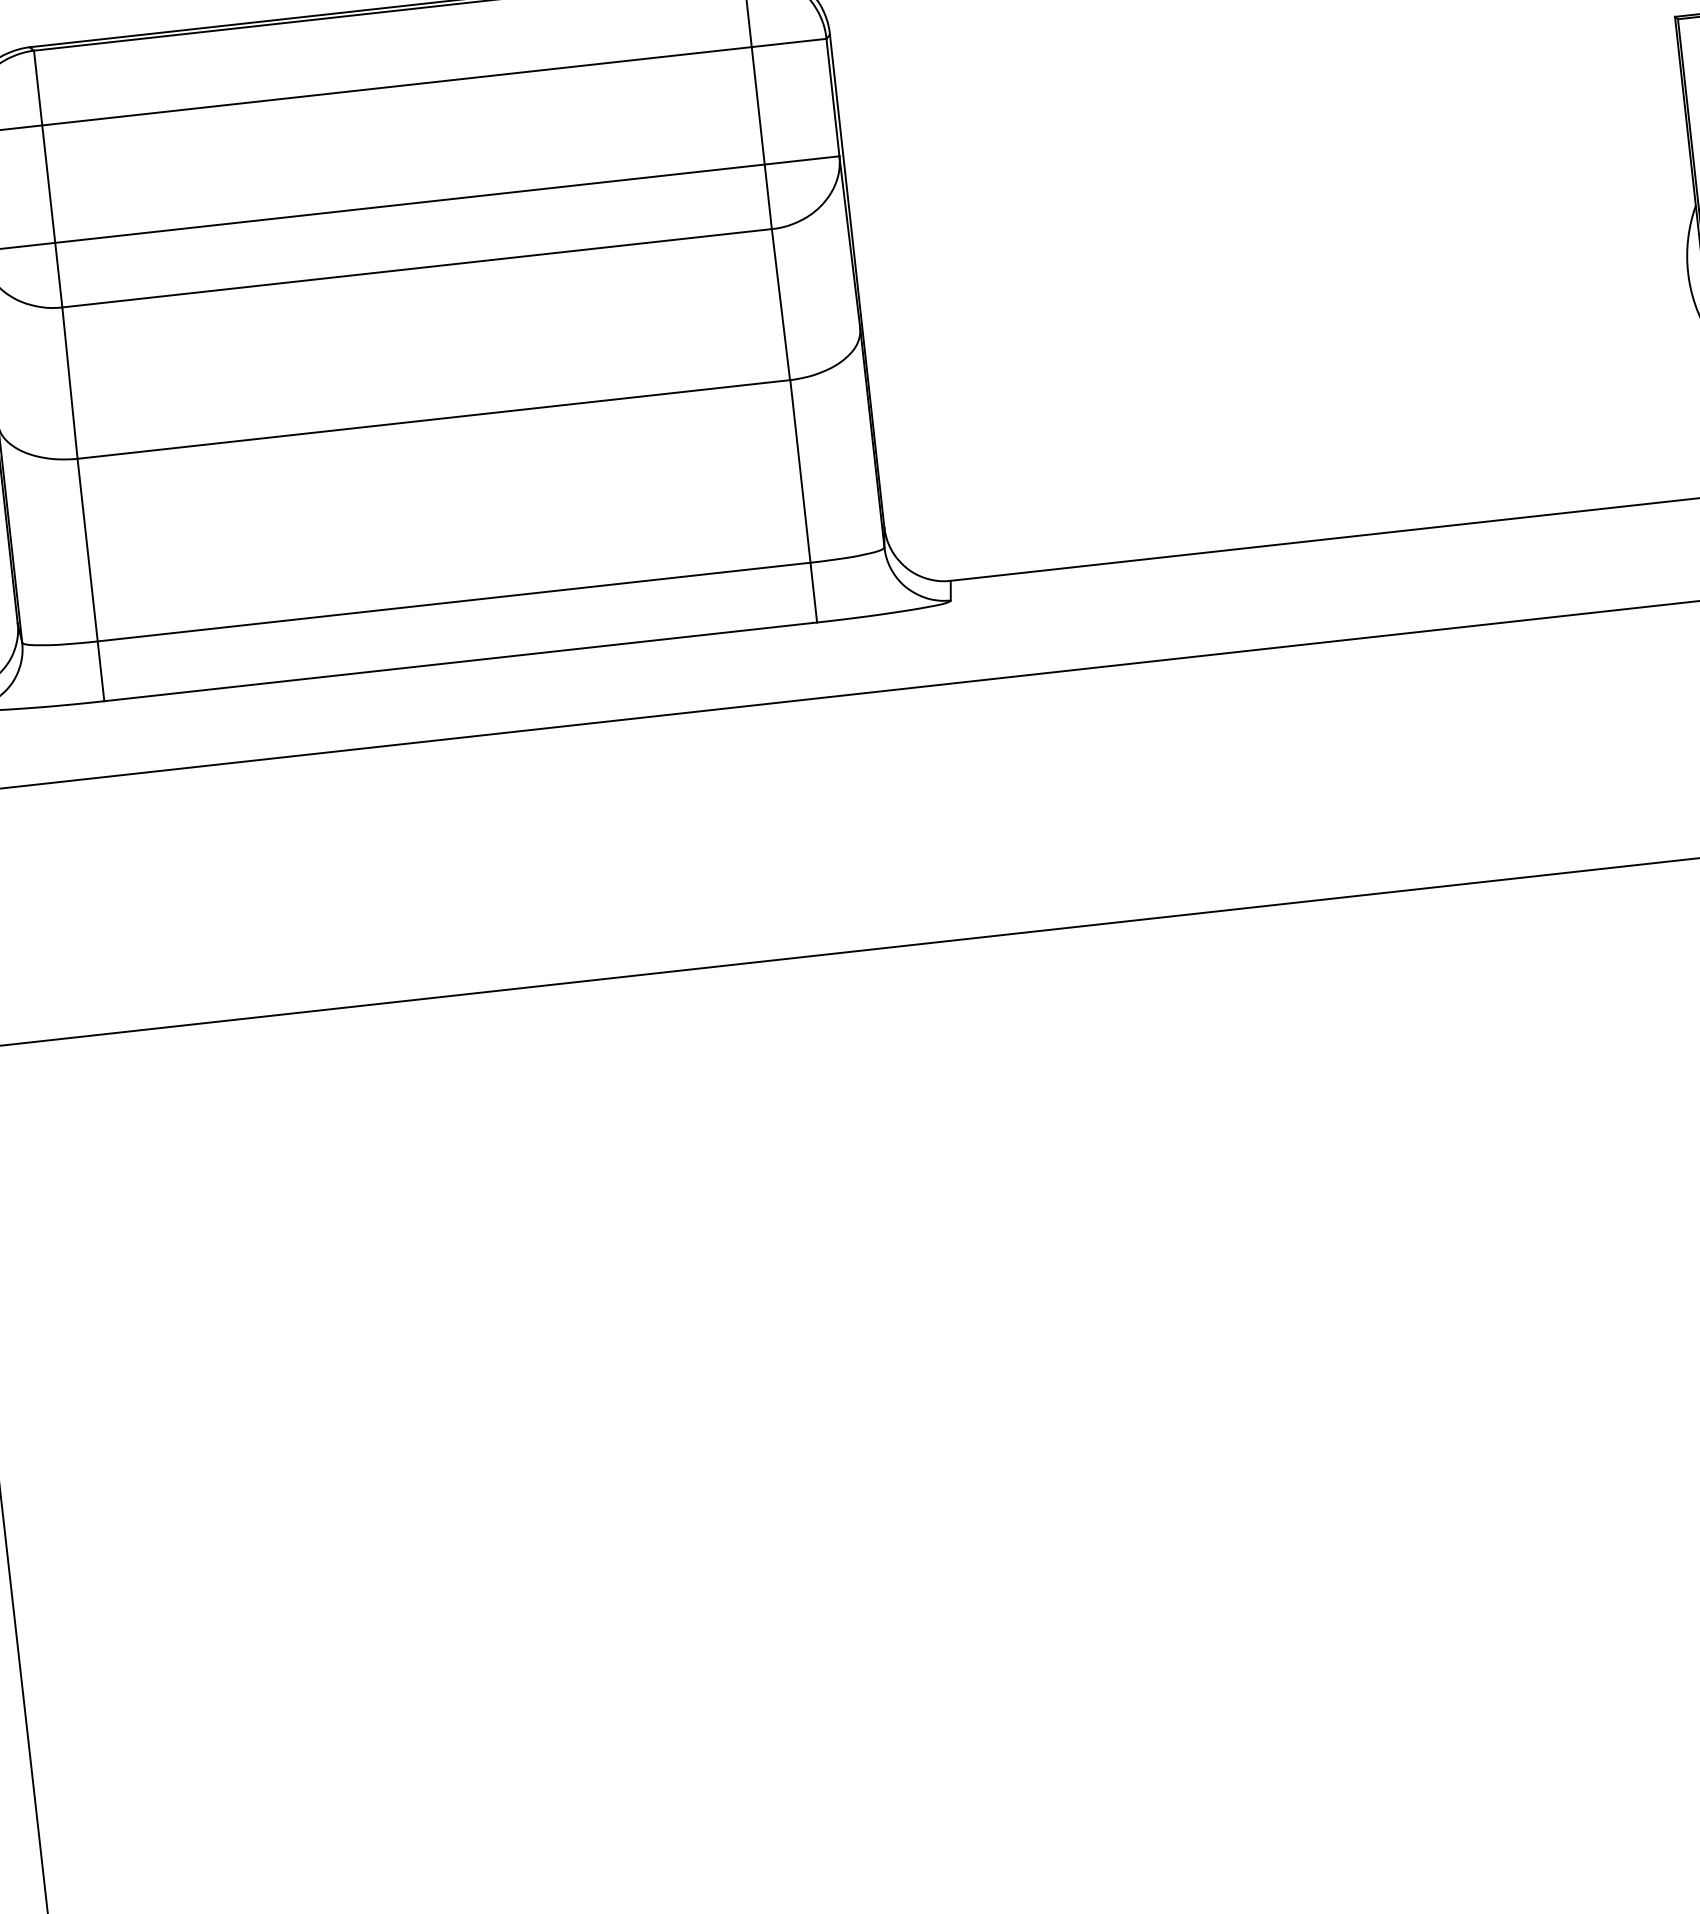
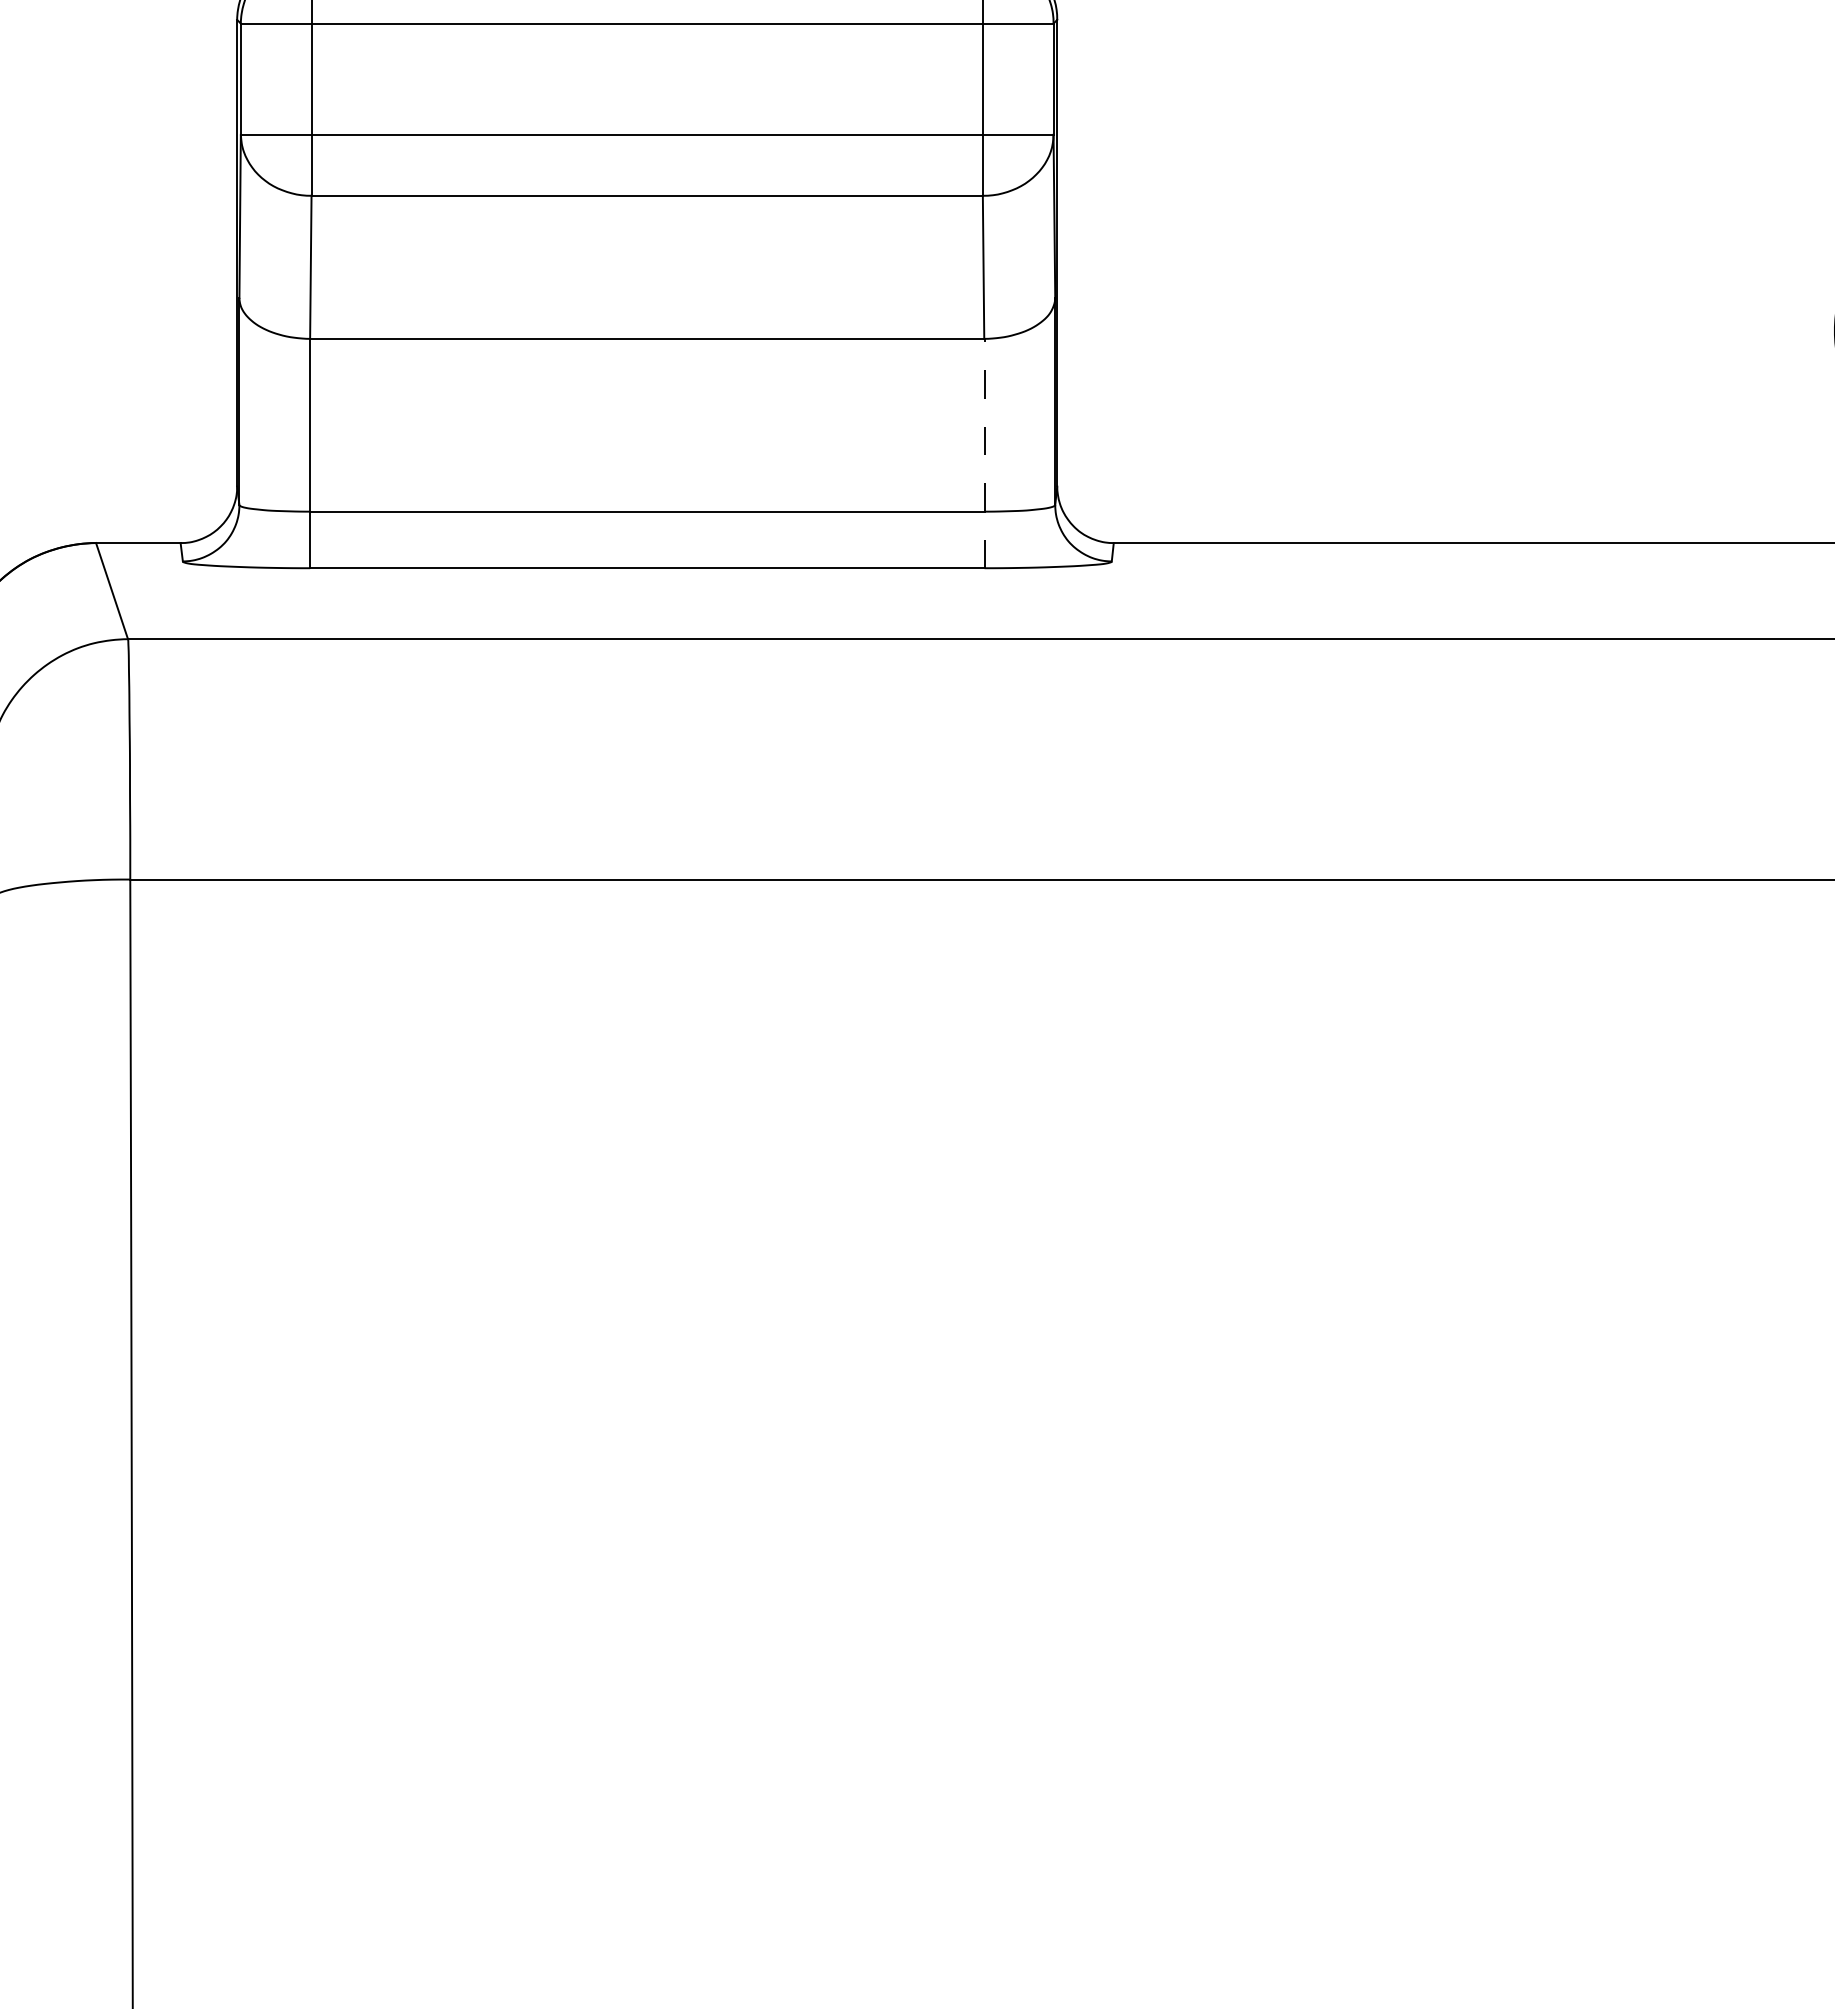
line: (803, 501) -> (984, 453), solid -> dashed

